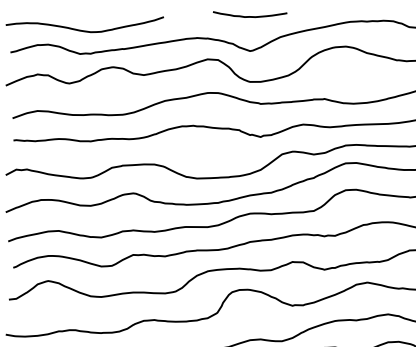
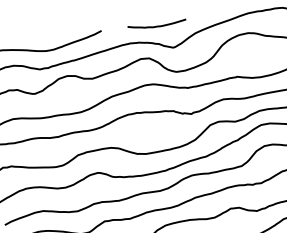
curve: (250, 16) -> (157, 26), moved

